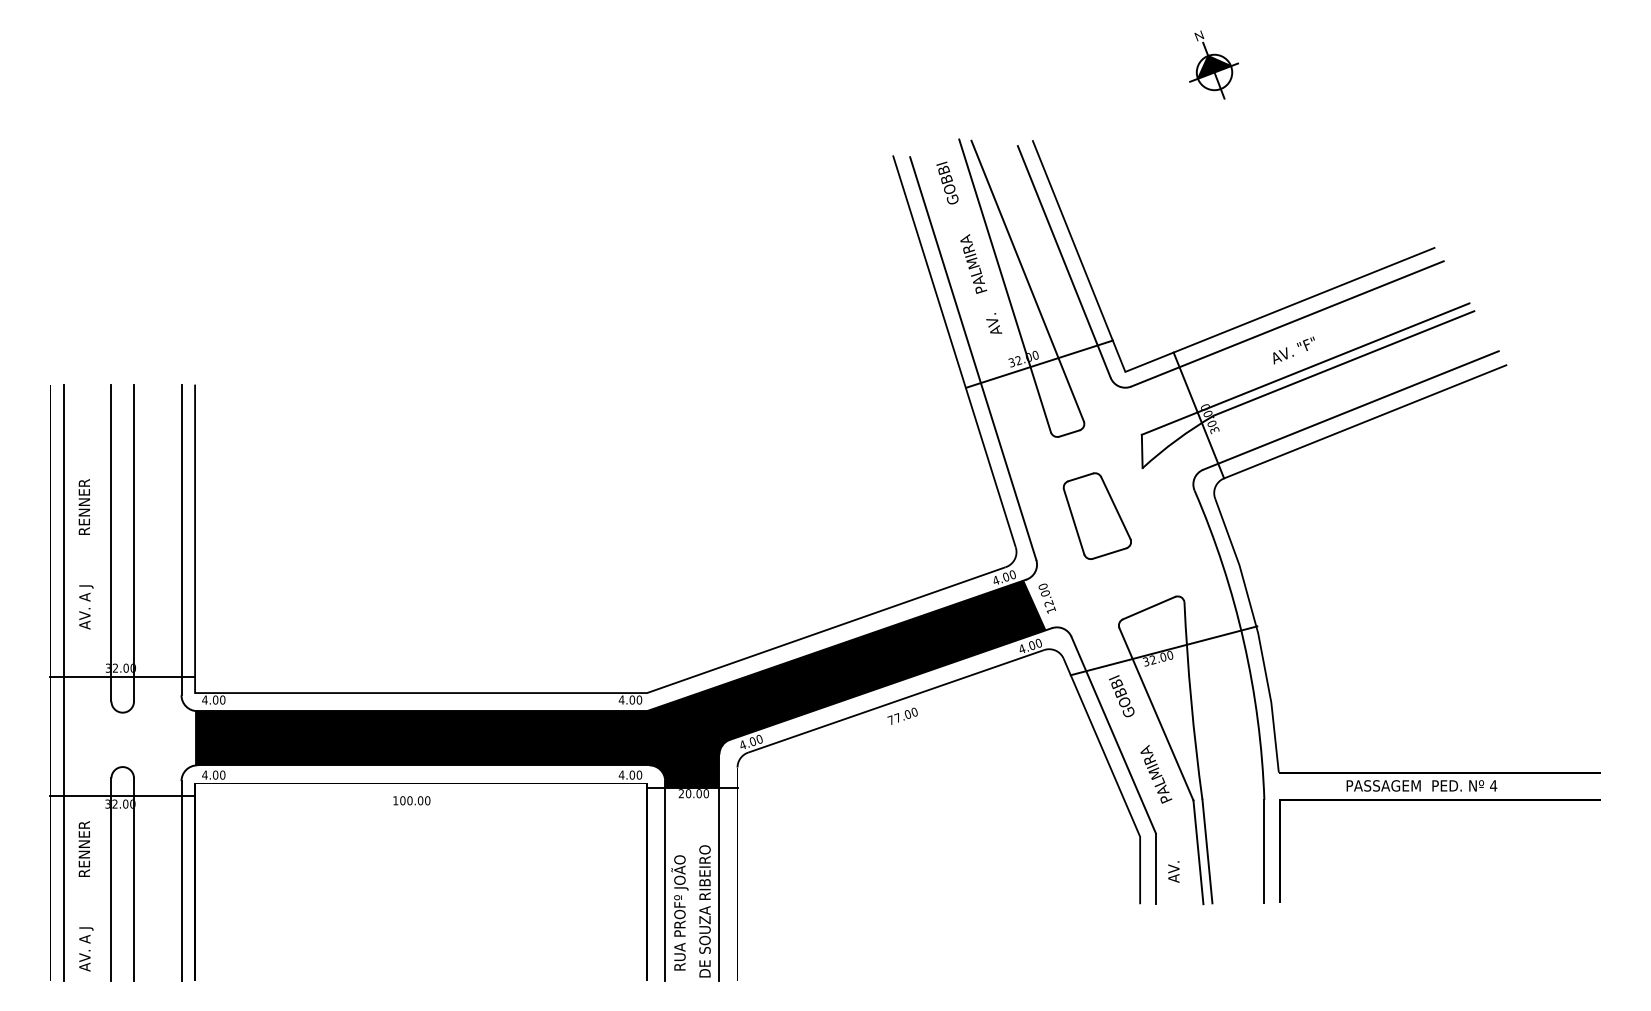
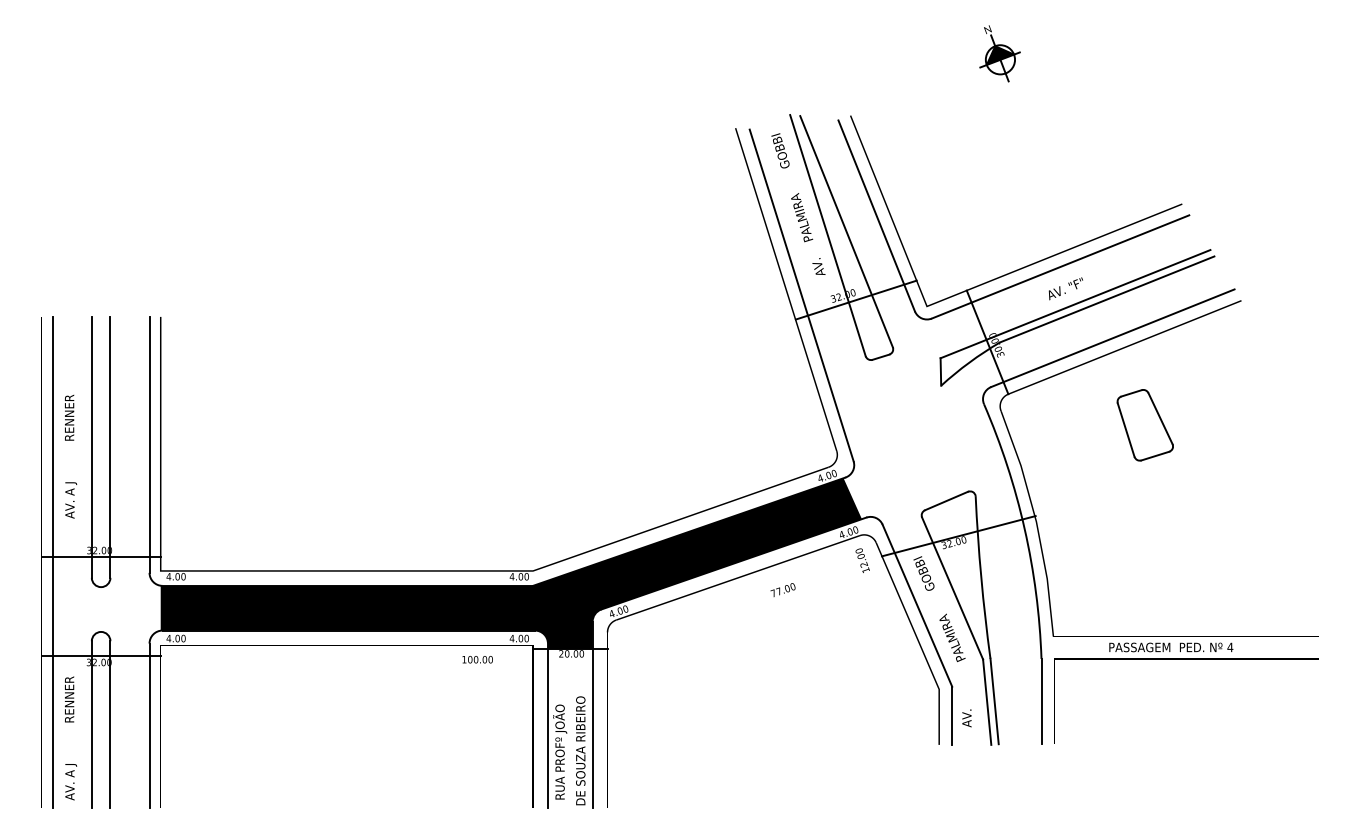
part: (1096, 515) -> (1144, 424), moved
text: (1046, 598) -> (862, 560), moved
text: (902, 715) -> (782, 589), moved
text: (411, 800) -> (477, 659), moved

